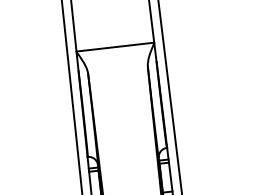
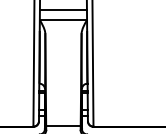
line: (111, 30) -> (62, 9), added

